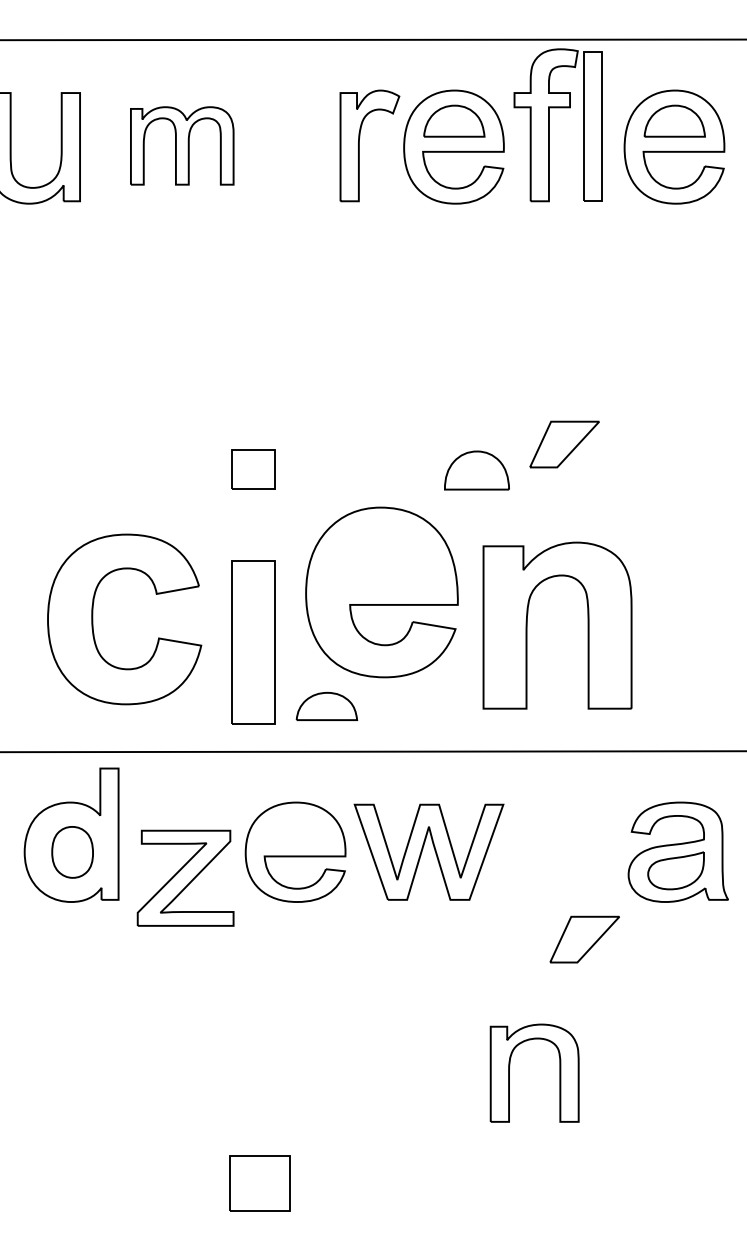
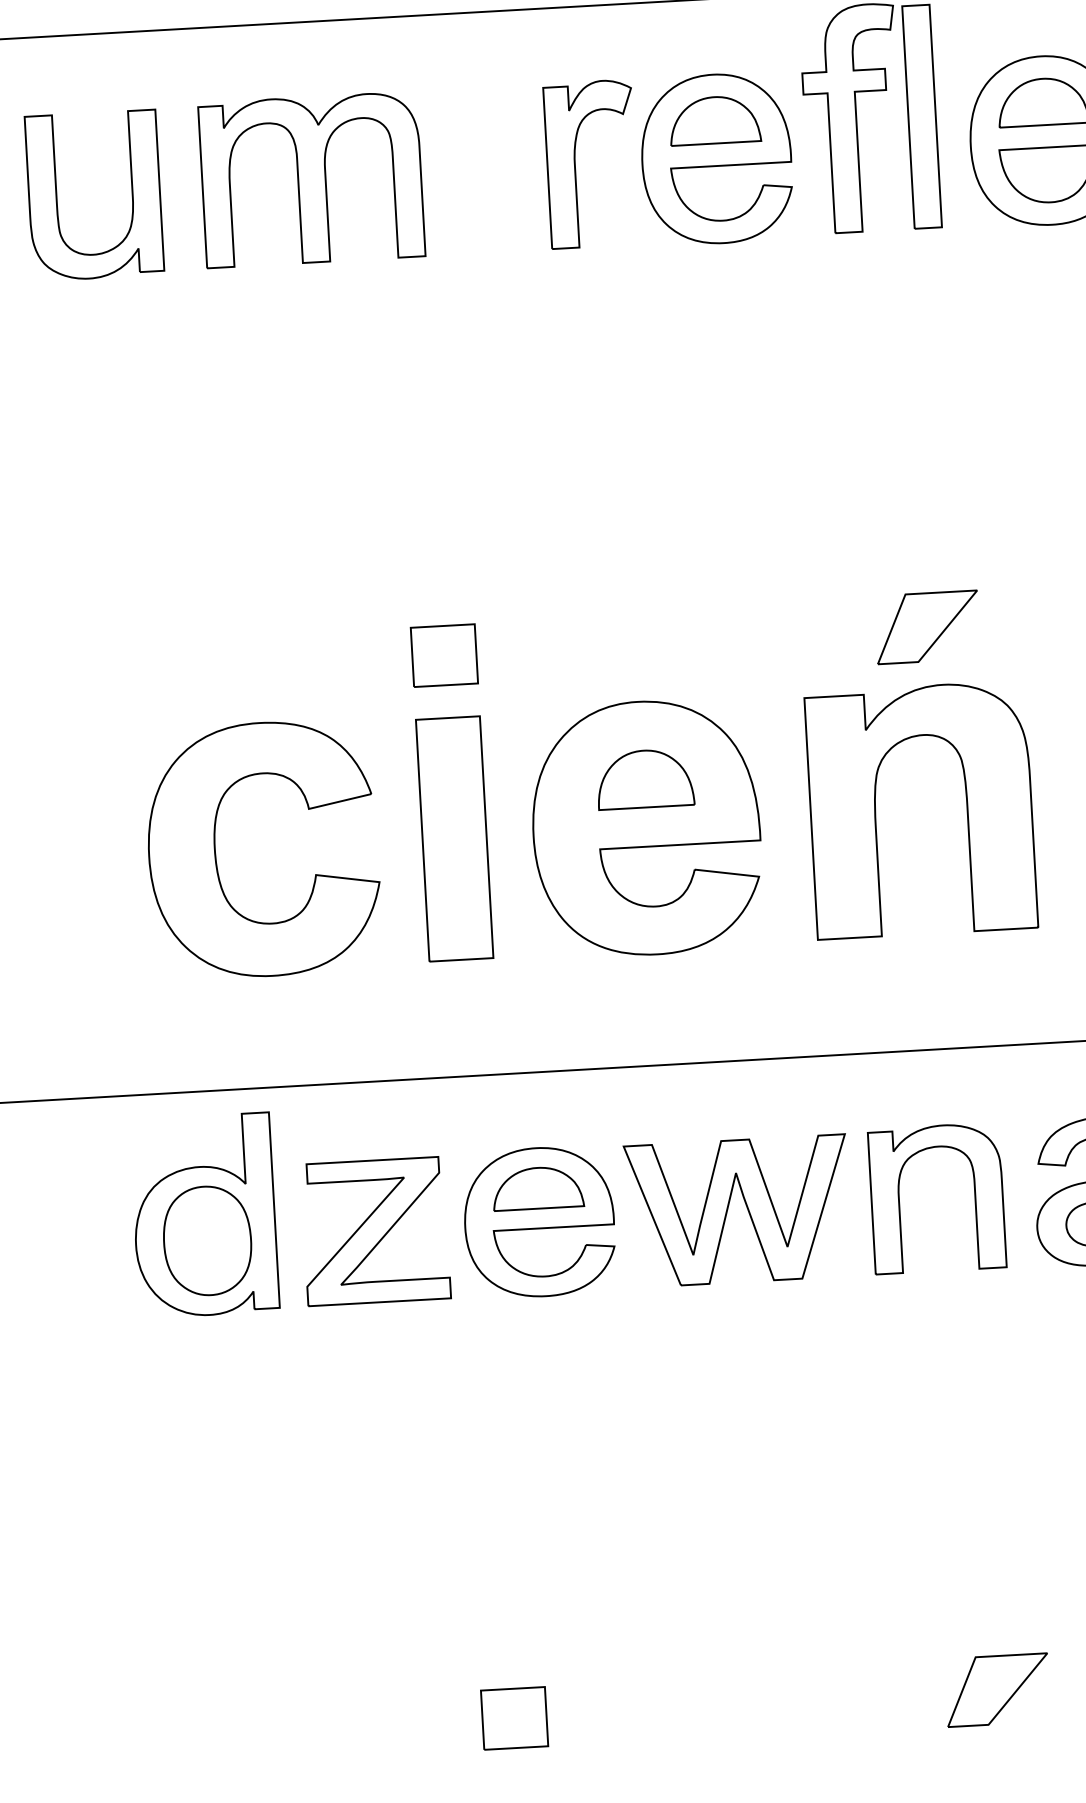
part: (182, 145) -> (312, 179), size x1.43
part: (564, 444) -> (927, 627), moved
part: (476, 470) -> (644, 779), moved
part: (93, 619) -> (216, 852), moved
part: (527, 625) -> (876, 812), moved
part: (253, 642) -> (455, 838), moved
part: (326, 706) -> (537, 1188), moved
part: (72, 852) -> (207, 1241), size x1.43
part: (185, 877) -> (375, 1230), moved
part: (584, 939) -> (997, 1689), moved
part: (510, 1065) -> (900, 1188), moved
part: (260, 1183) -> (514, 1718), size x0.71

